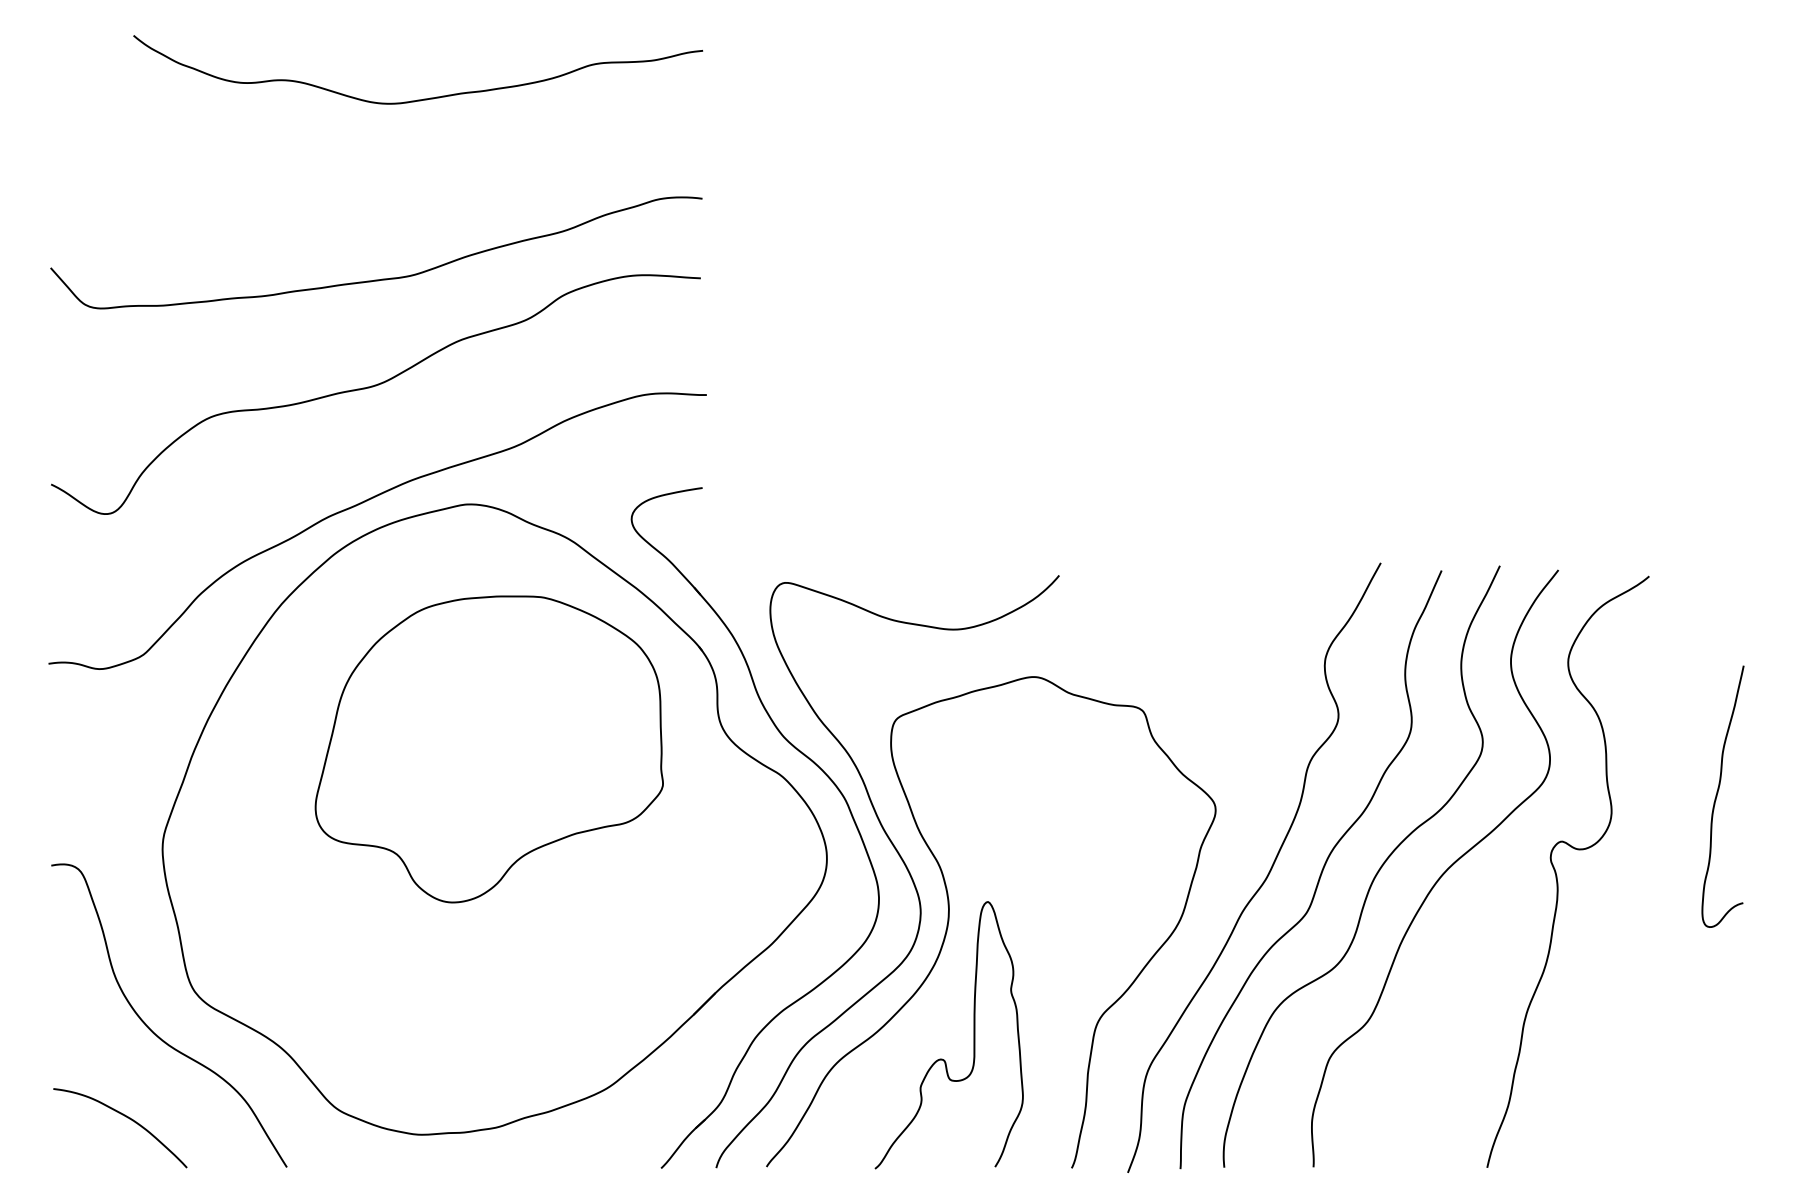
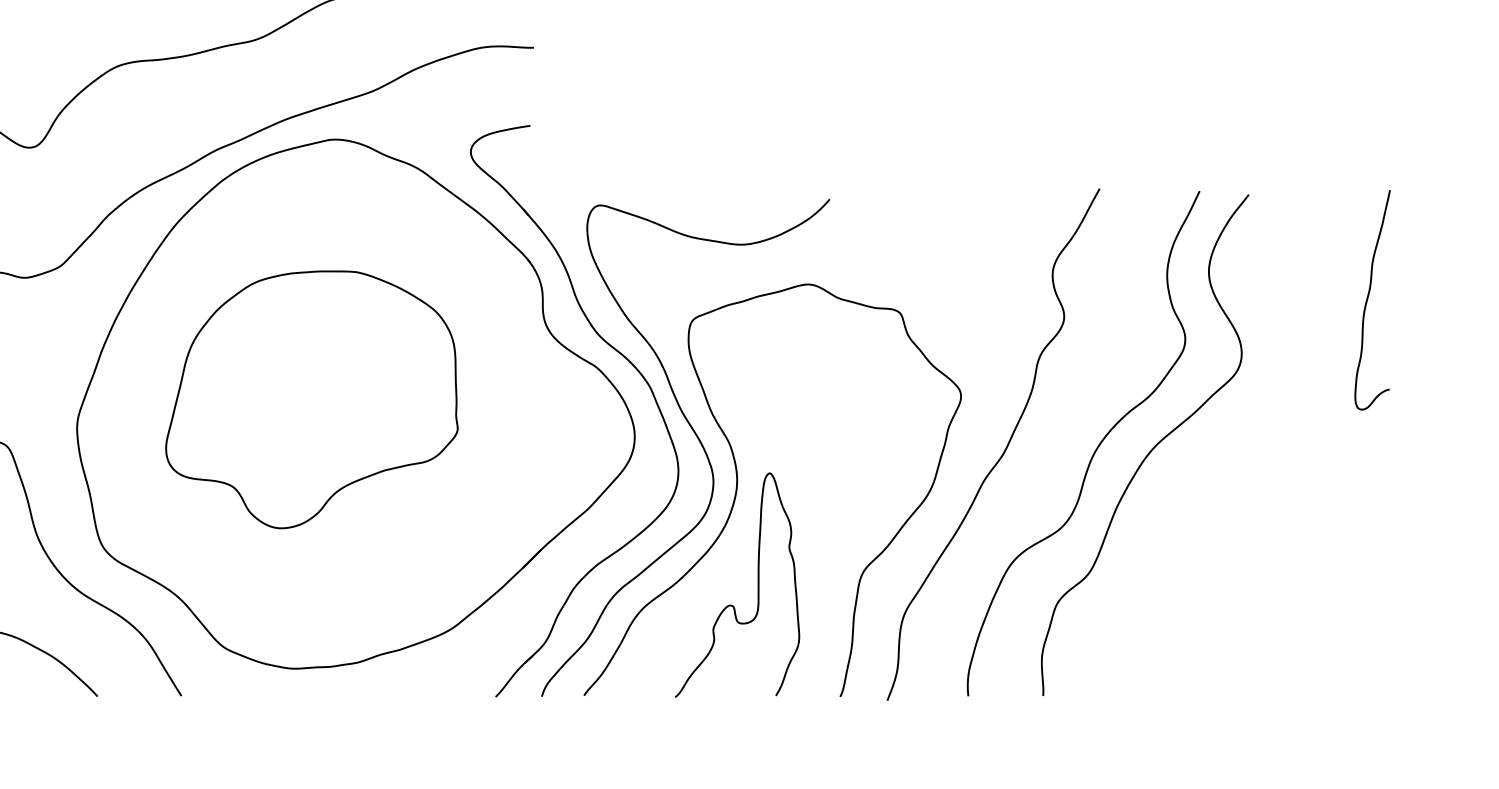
part: (488, 749) -> (311, 399), moved
curve: (1718, 793) -> (1368, 297), moved
curve: (1320, 872) -> (1049, 448), removed
curve: (1557, 875) -> (1247, 451), removed

